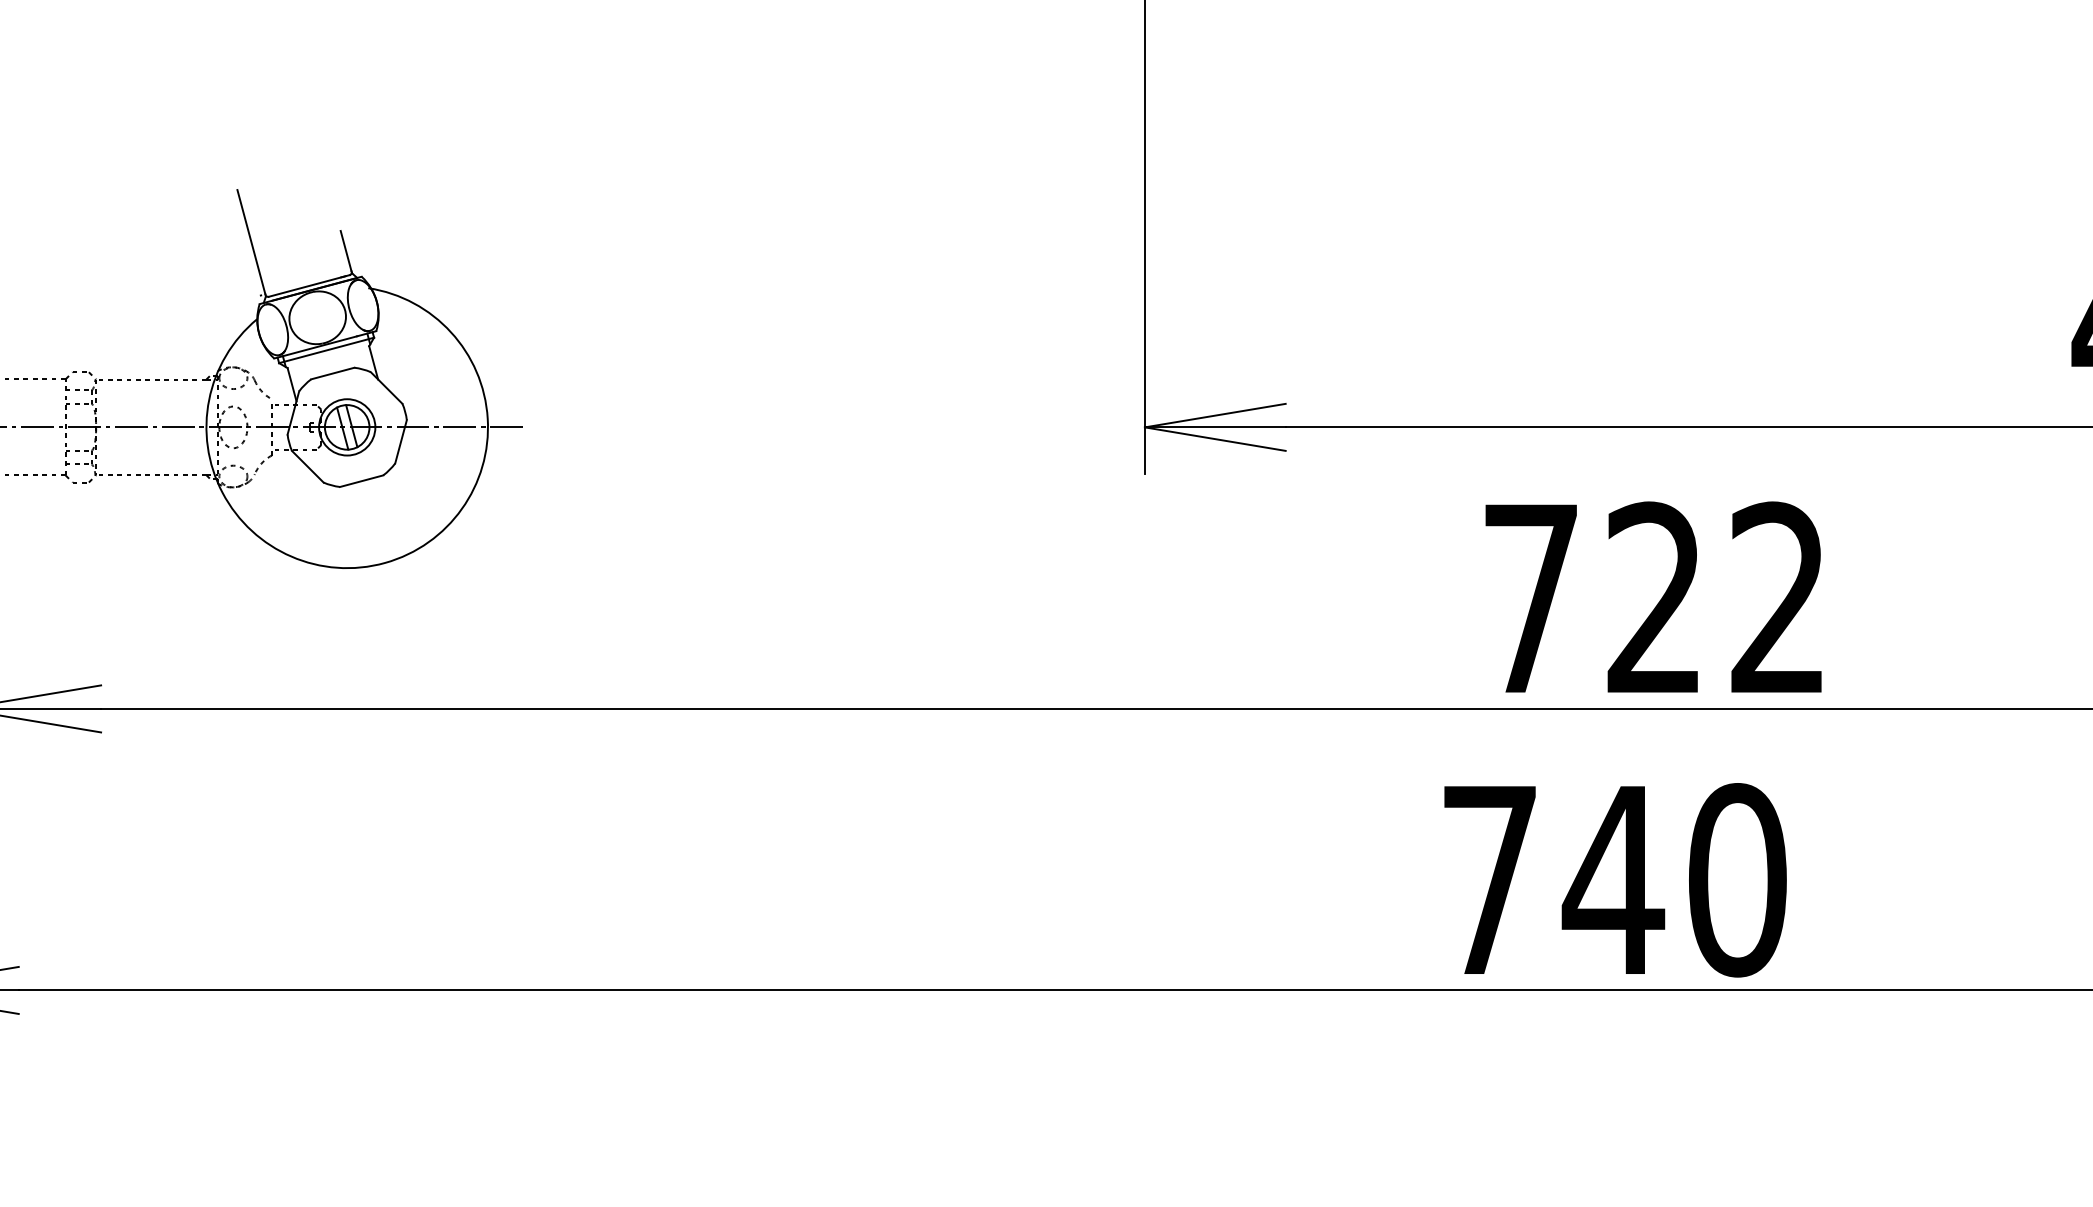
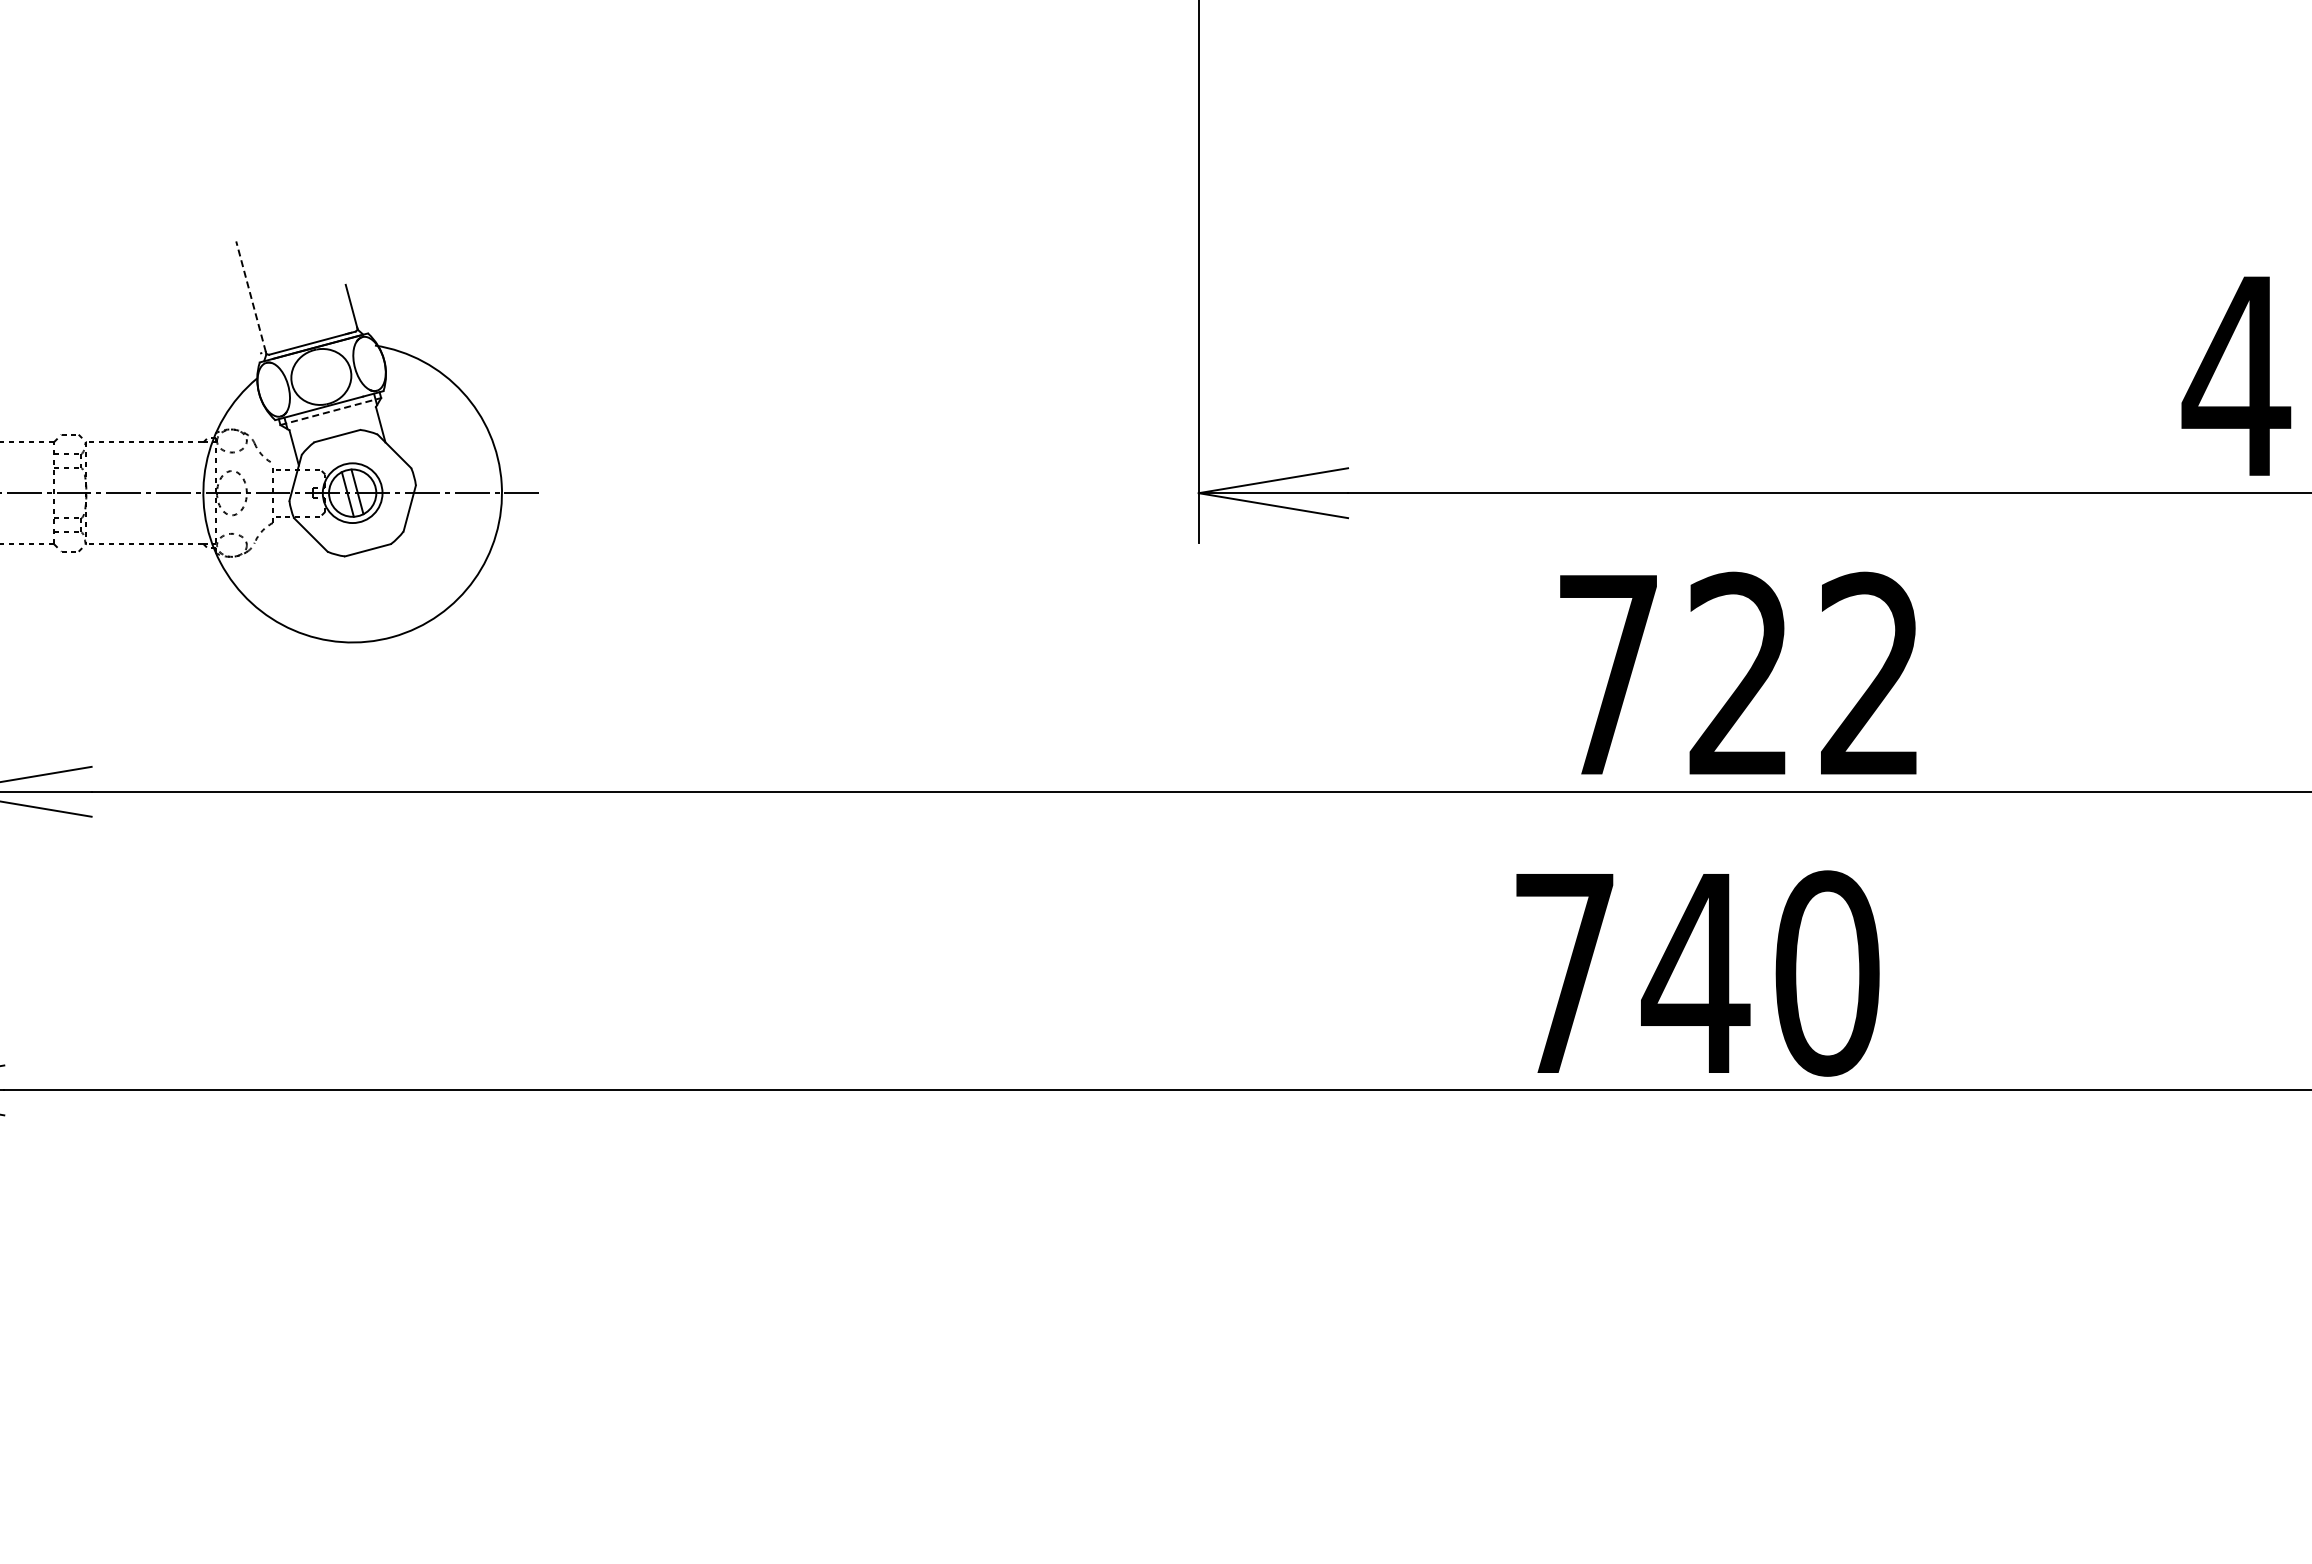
line: (250, 241) -> (250, 296), solid -> dashed
line: (327, 350) -> (331, 411), solid -> dashed

